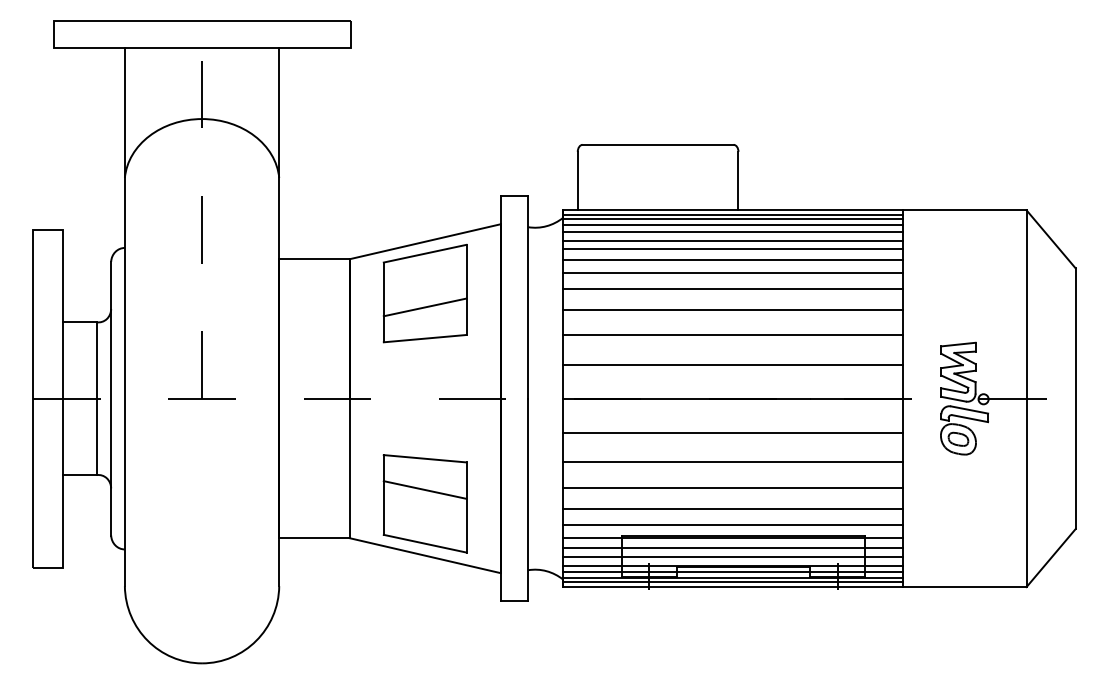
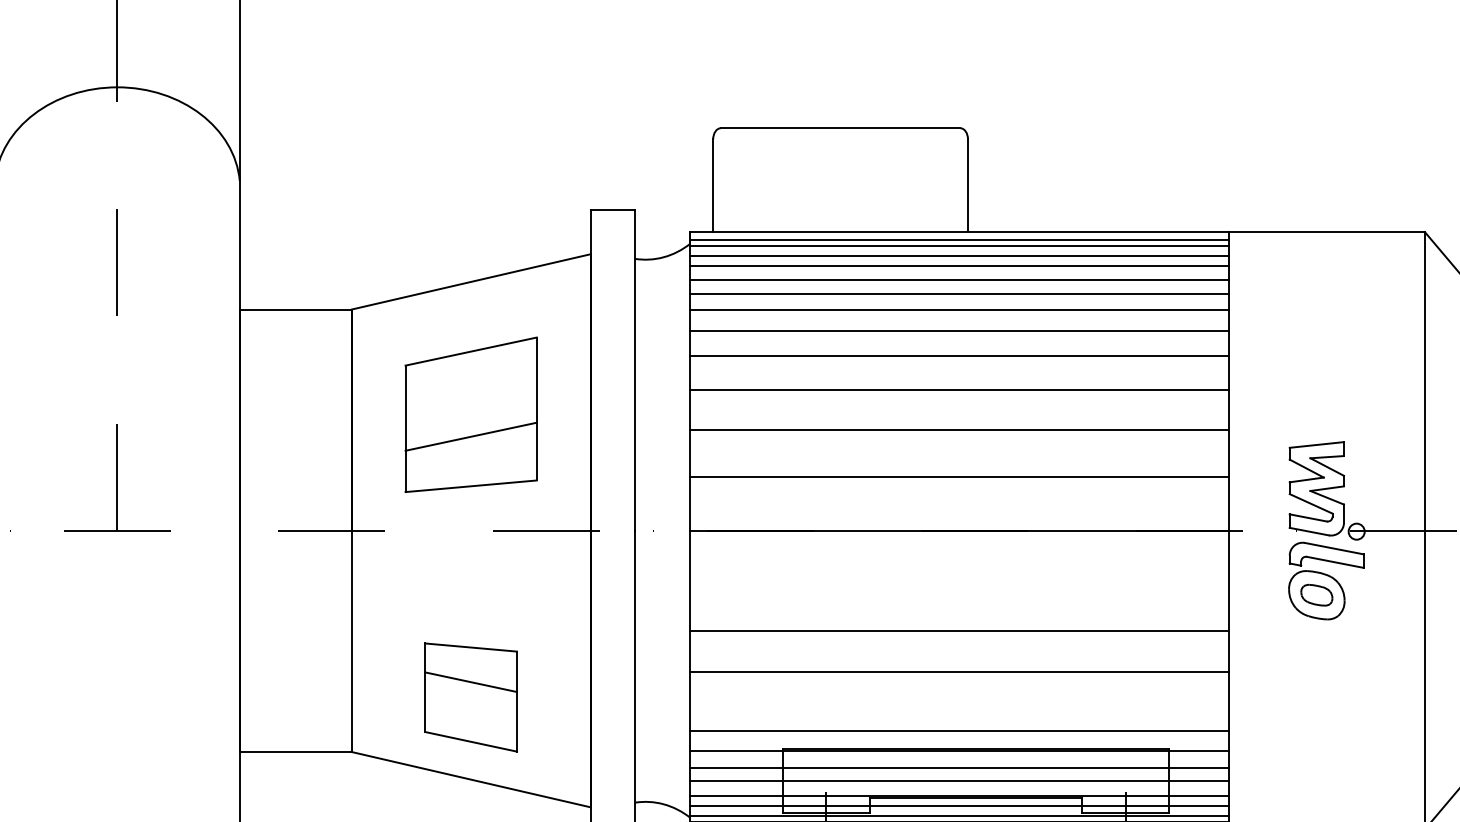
part: (424, 293) -> (470, 414), moved
line: (732, 432) -> (958, 584), removed
part: (424, 503) -> (470, 696), size x0.7
line: (732, 508) -> (958, 704), removed

